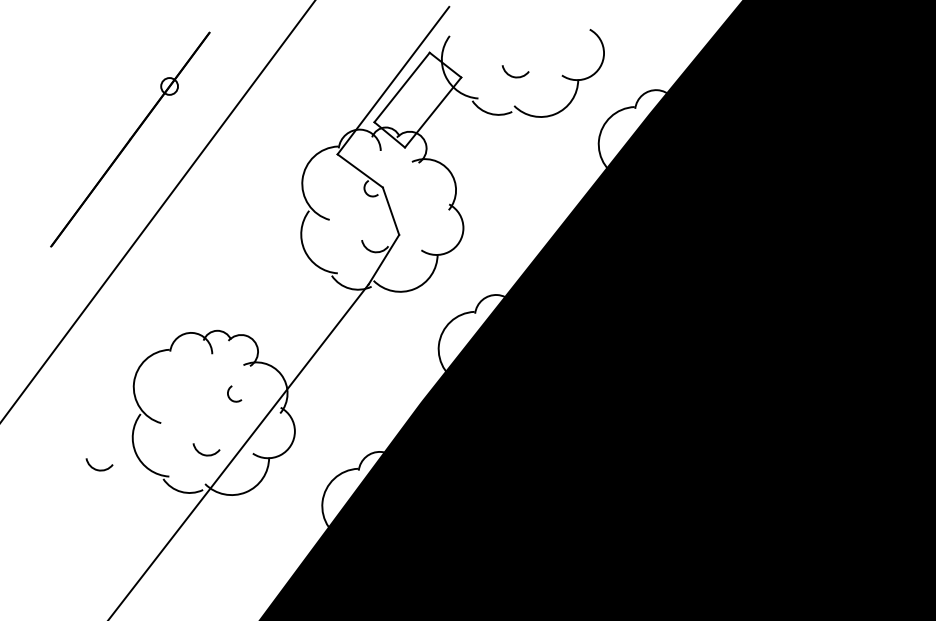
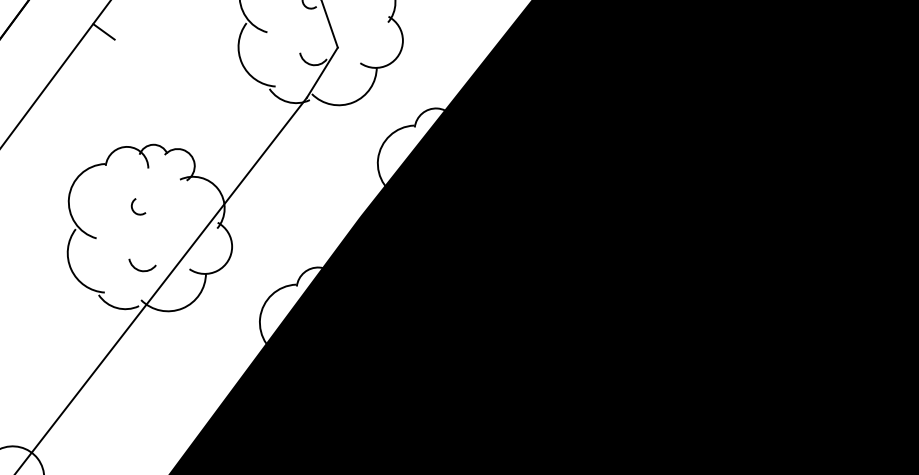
line: (168, 219) -> (103, 31), added
arc: (229, 391) -> (133, 204), moved
arc: (96, 468) -> (31, 284), removed

